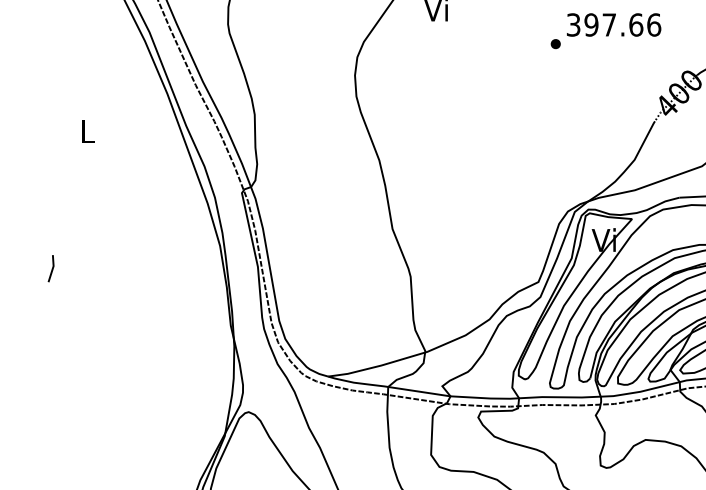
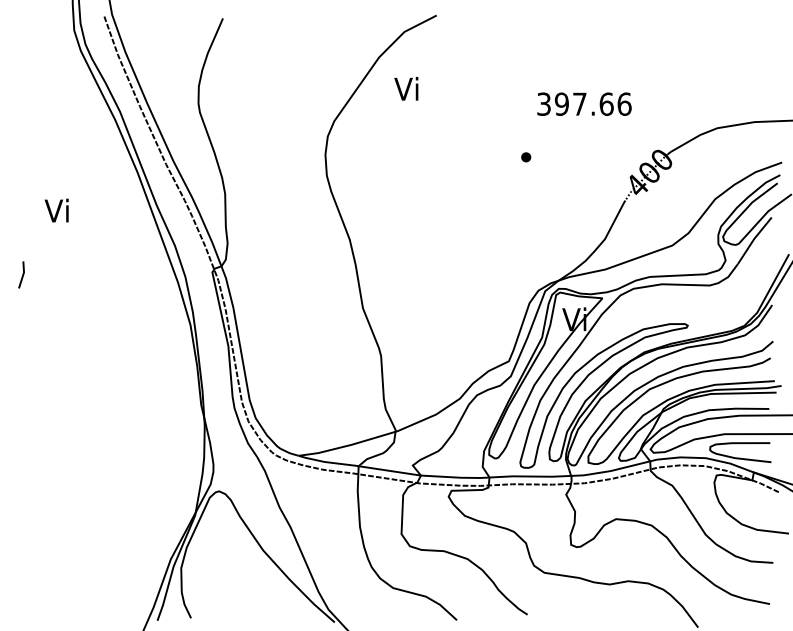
part: (556, 44) -> (526, 157), moved
text: (86, 131) -> (56, 210), L -> Vi
line: (52, 268) -> (22, 274), moved

